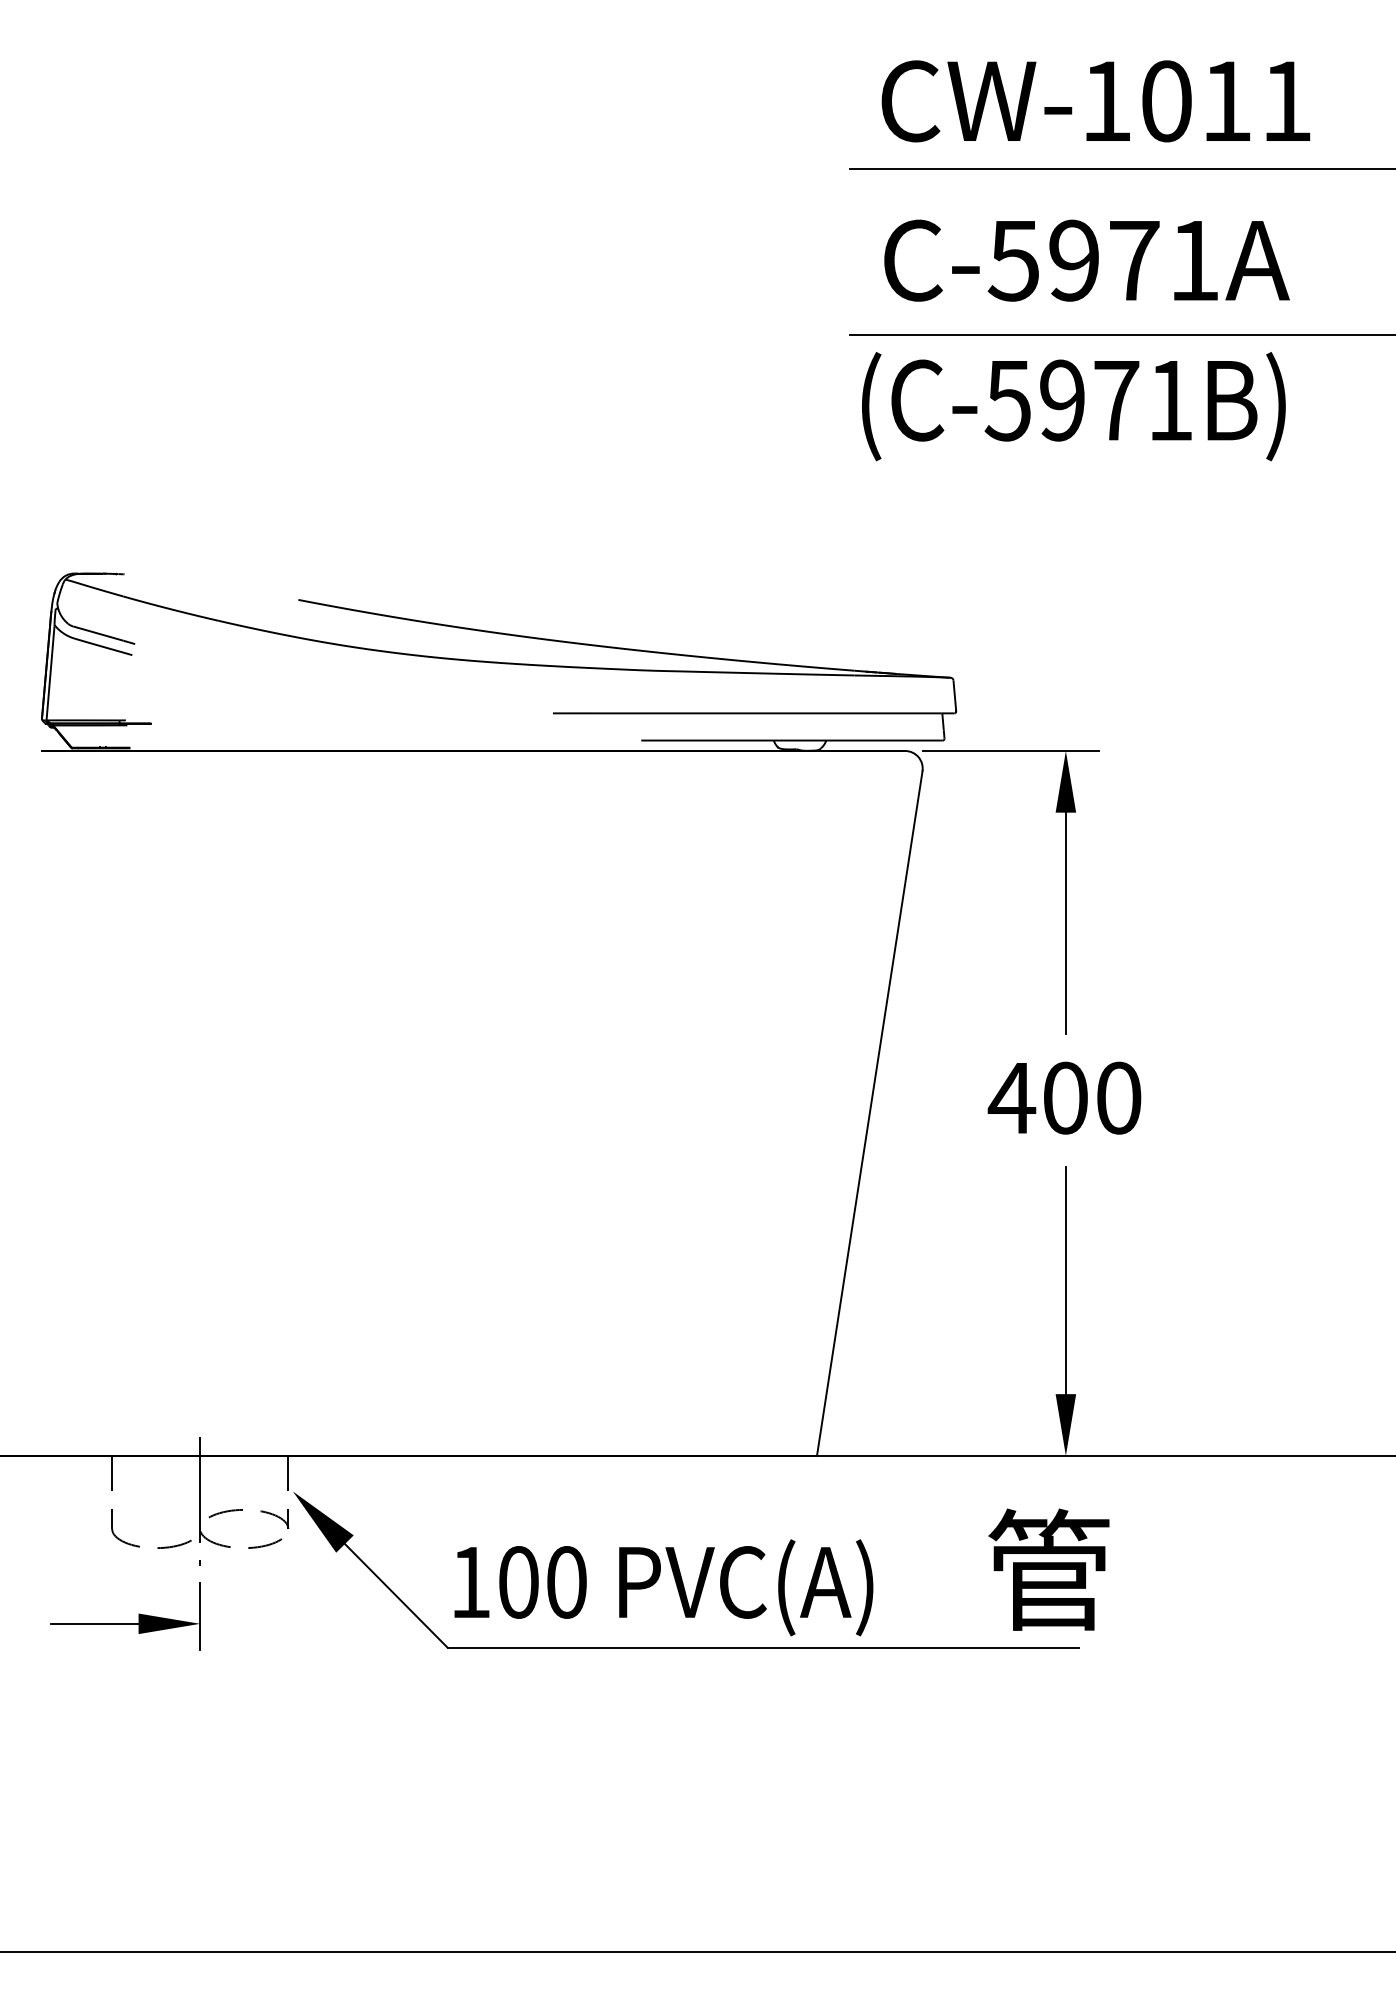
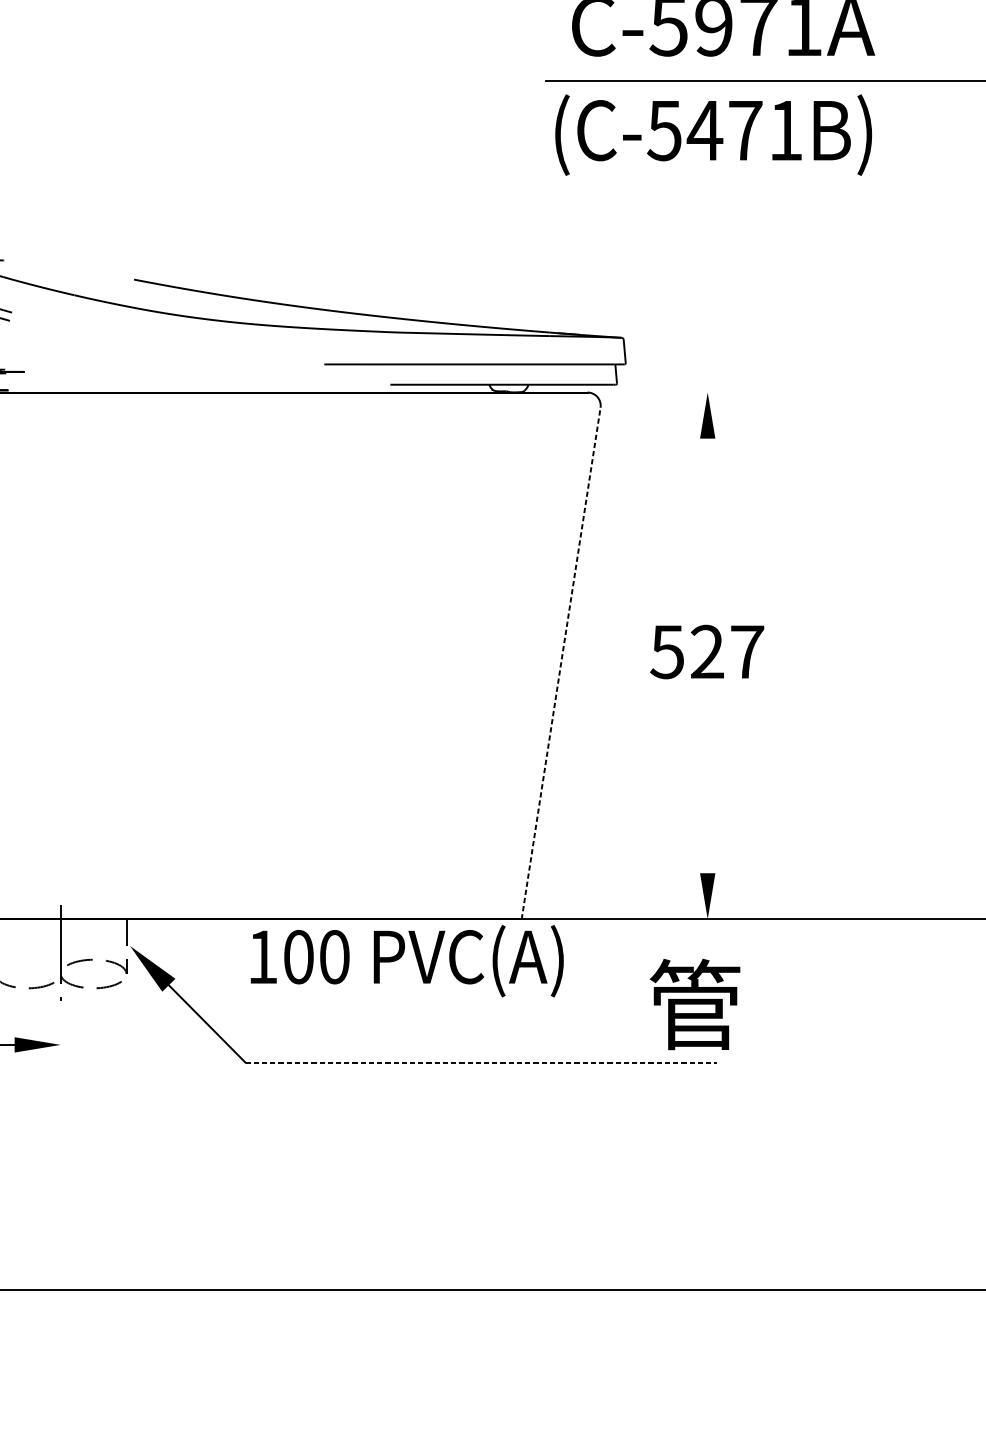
text: (1061, 400) -> (704, 130), (C-5971B) -> (C-5471B)
line: (1010, 750) -> (666, 392), removed
line: (1065, 909) -> (707, 511), removed
text: (1064, 1097) -> (706, 651), 400 -> 527
line: (869, 1113) -> (560, 663), solid -> dashed
line: (1065, 1293) -> (707, 798), removed
text: (663, 1587) -> (406, 960), moved
line: (200, 1616) -> (60, 1039), removed
line: (763, 1647) -> (481, 1062), solid -> dashed

